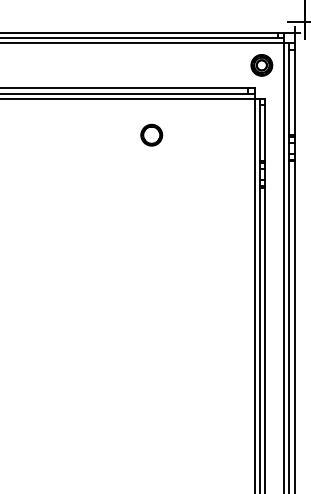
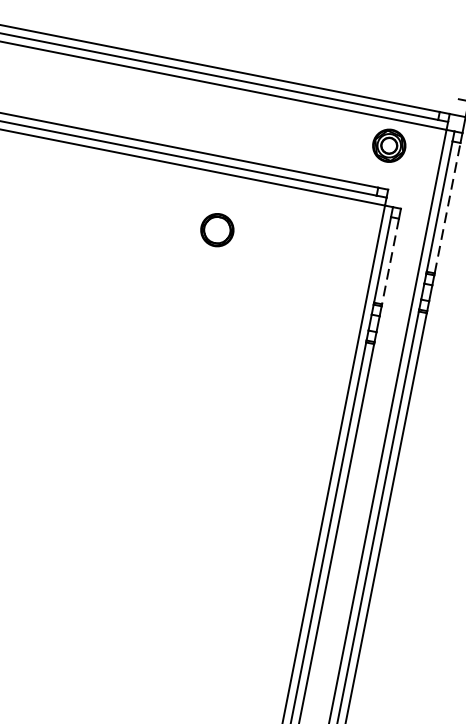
part: (261, 65) -> (388, 145), moved
line: (294, 92) -> (447, 208), solid -> dashed
line: (265, 133) -> (391, 261), solid -> dashed

